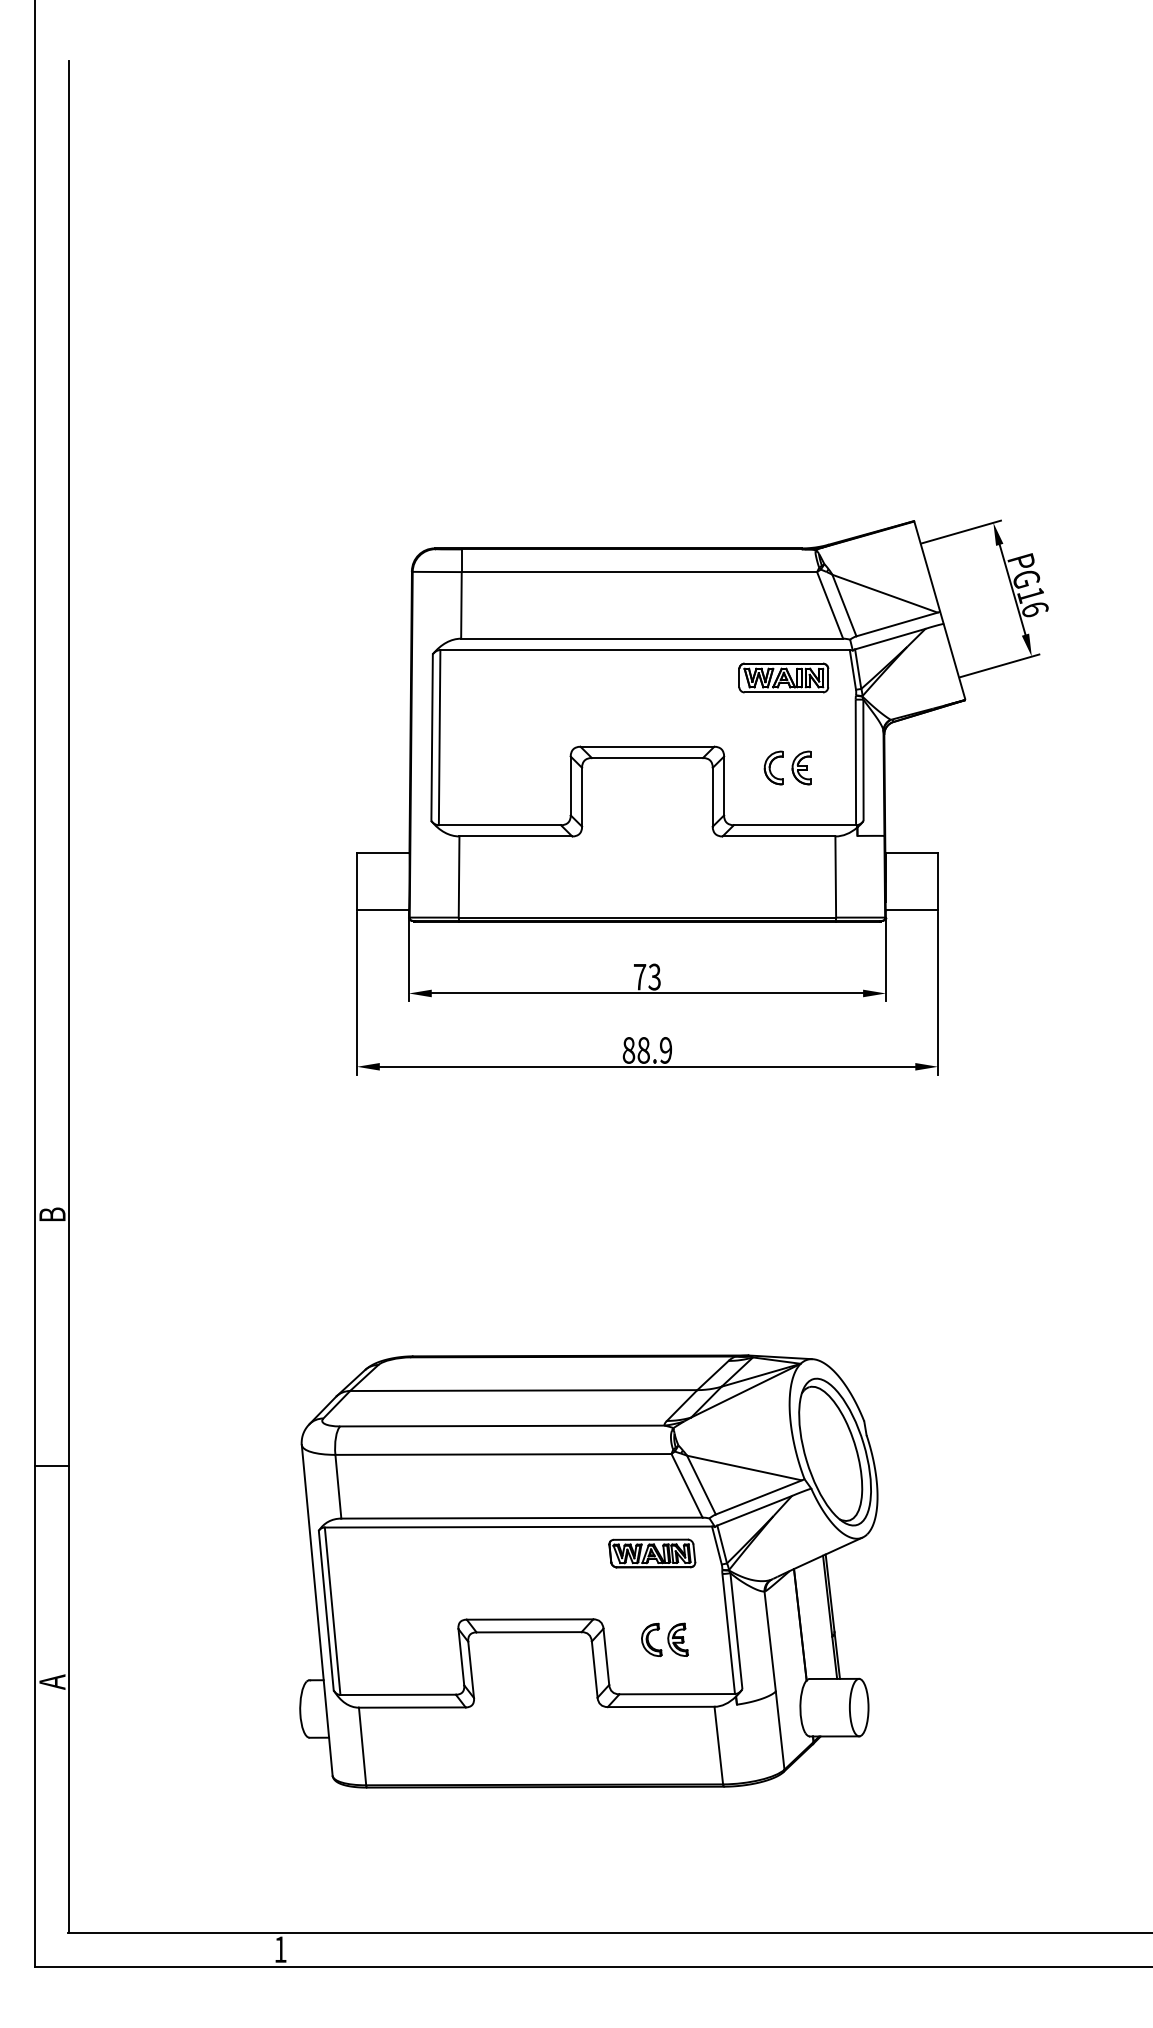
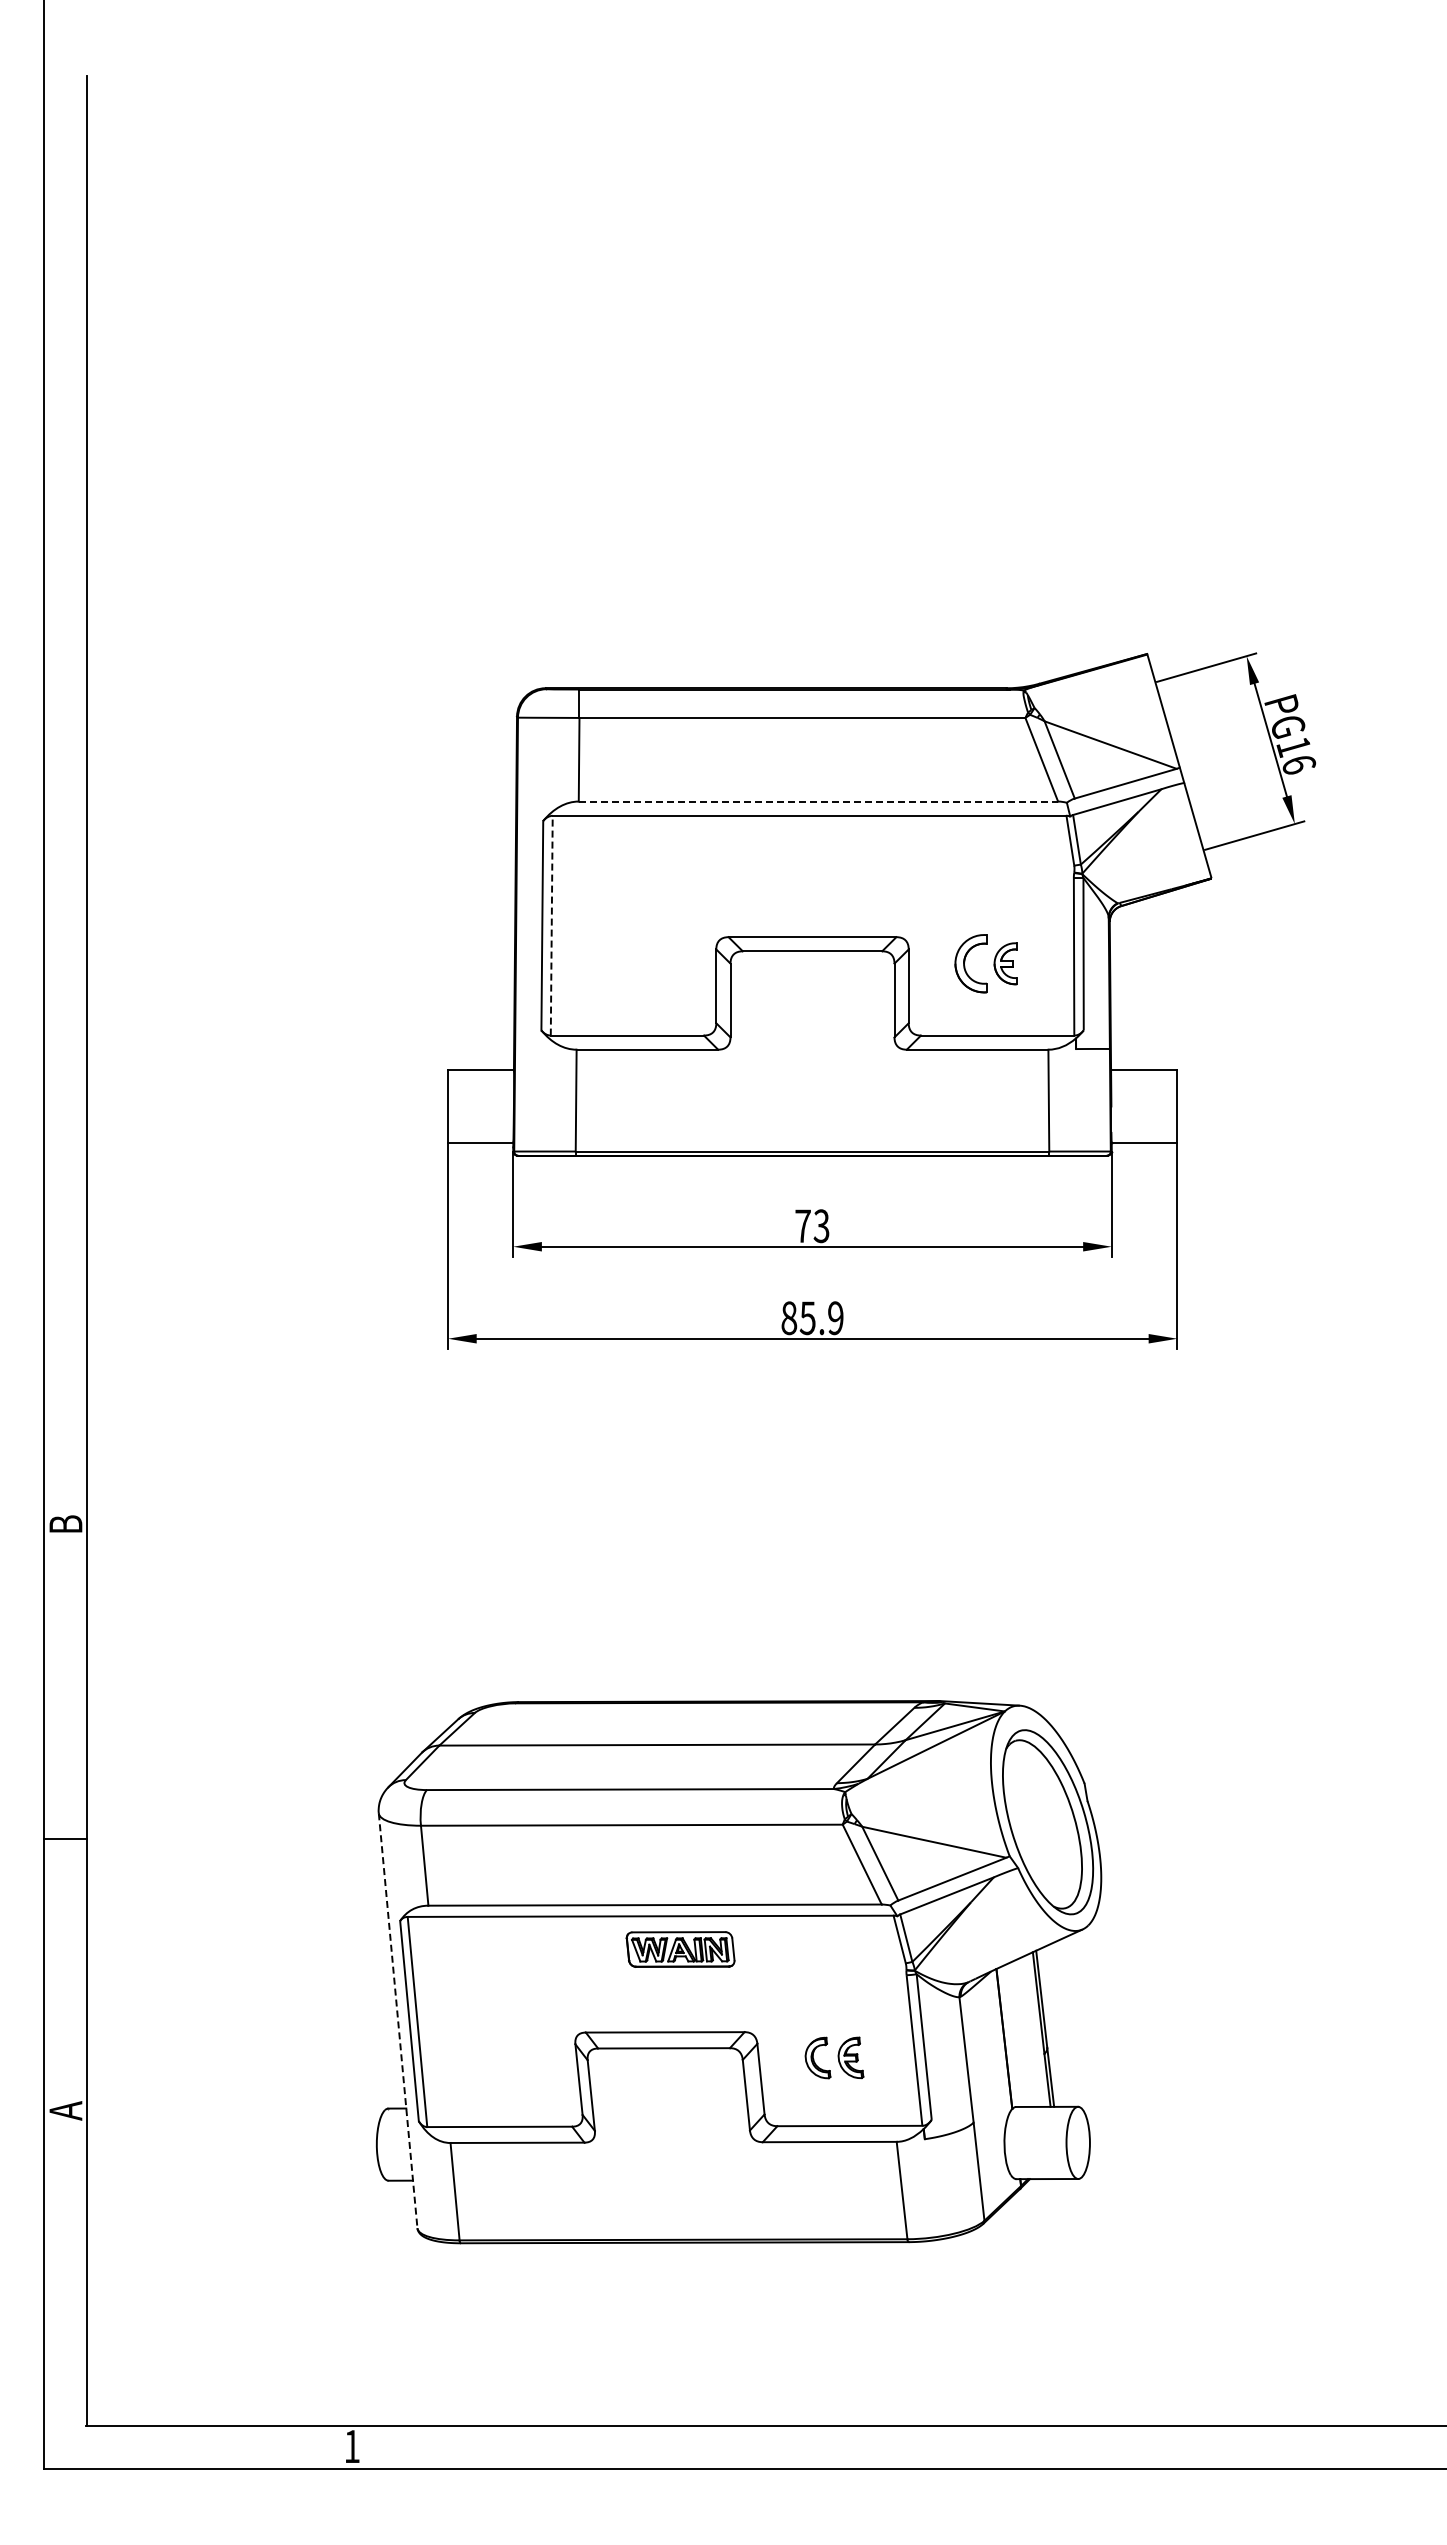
line: (652, 638) -> (818, 801), solid -> dashed
part: (783, 677) -> (983, 850), removed
line: (439, 737) -> (551, 925), solid -> dashed
part: (773, 767) -> (970, 963), size x1.4
text: (643, 1050) -> (807, 1318), 88.9 -> 85.9
part: (652, 1553) -> (680, 1949), moved
line: (317, 1610) -> (398, 2021), solid -> dashed

